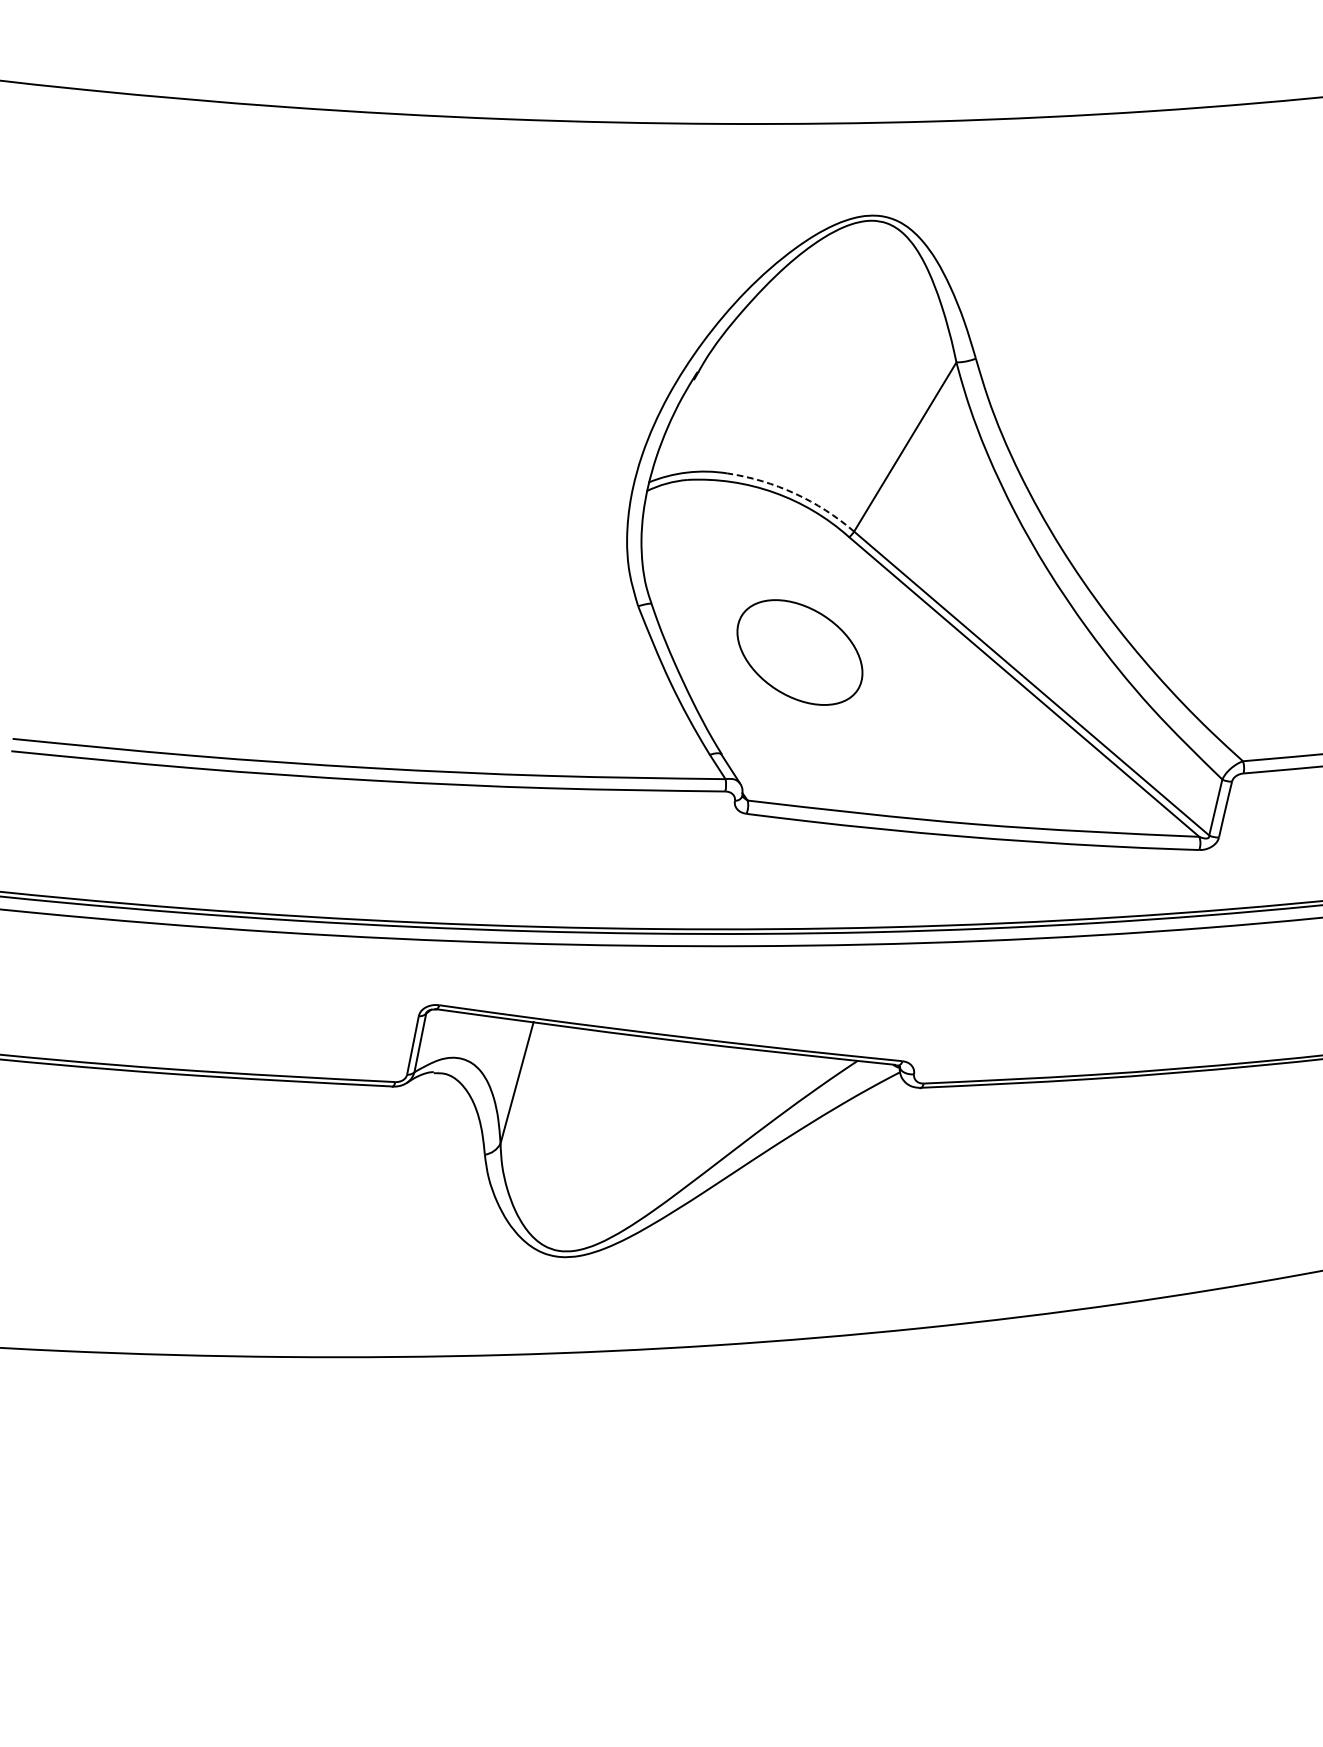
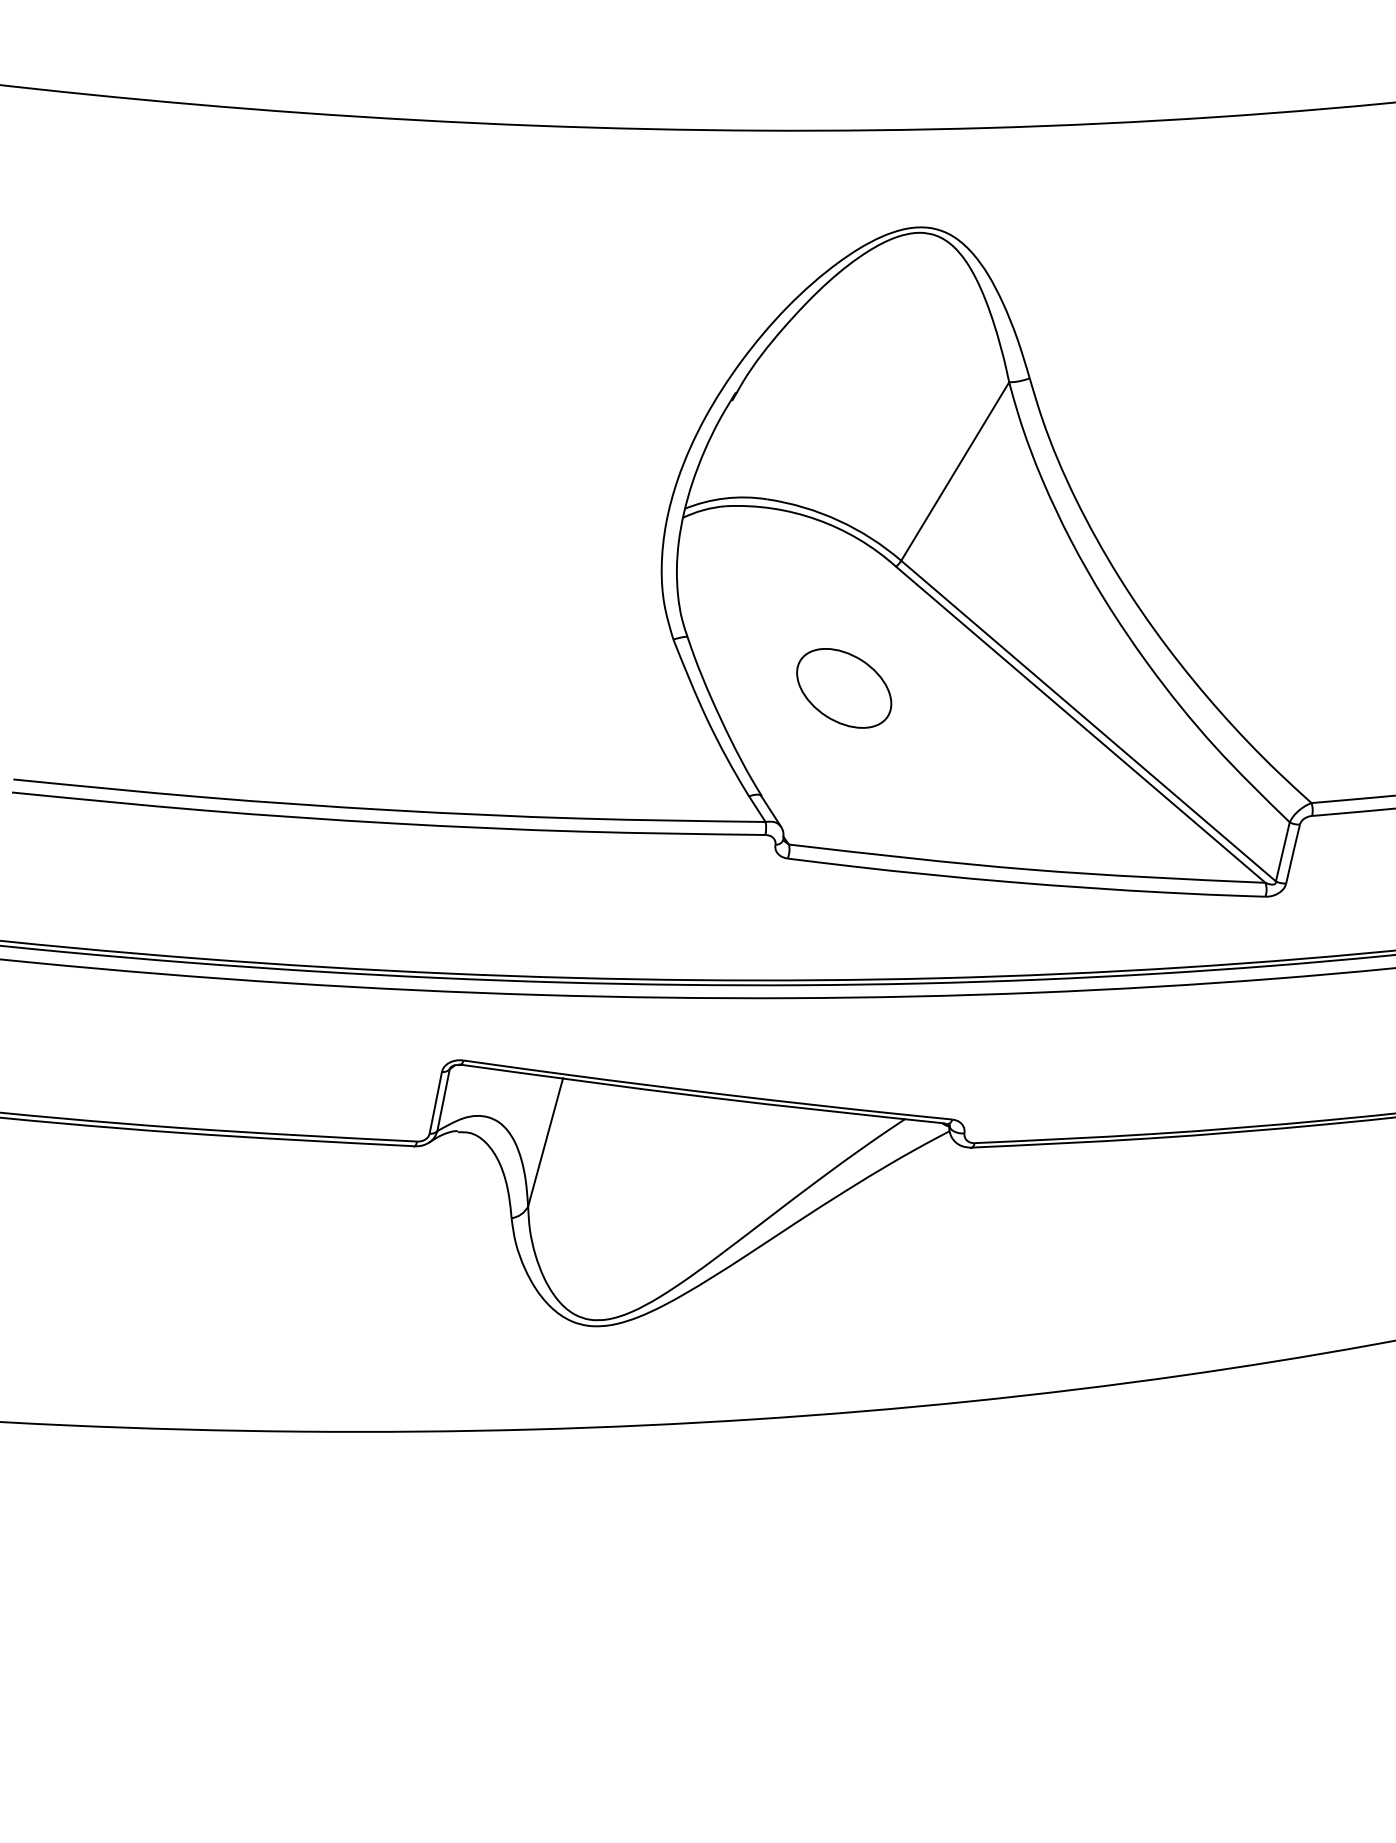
arc: (794, 493) -> (838, 520), dashed -> solid
part: (800, 652) -> (844, 688), size x0.71

